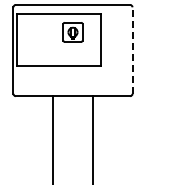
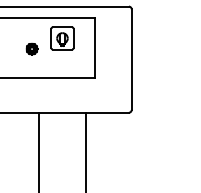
part: (46, 41) -> (31, 49), added
line: (132, 50) -> (131, 59), dashed -> solid

